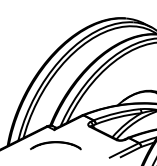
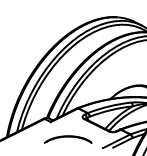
part: (55, 145) -> (67, 139), moved

